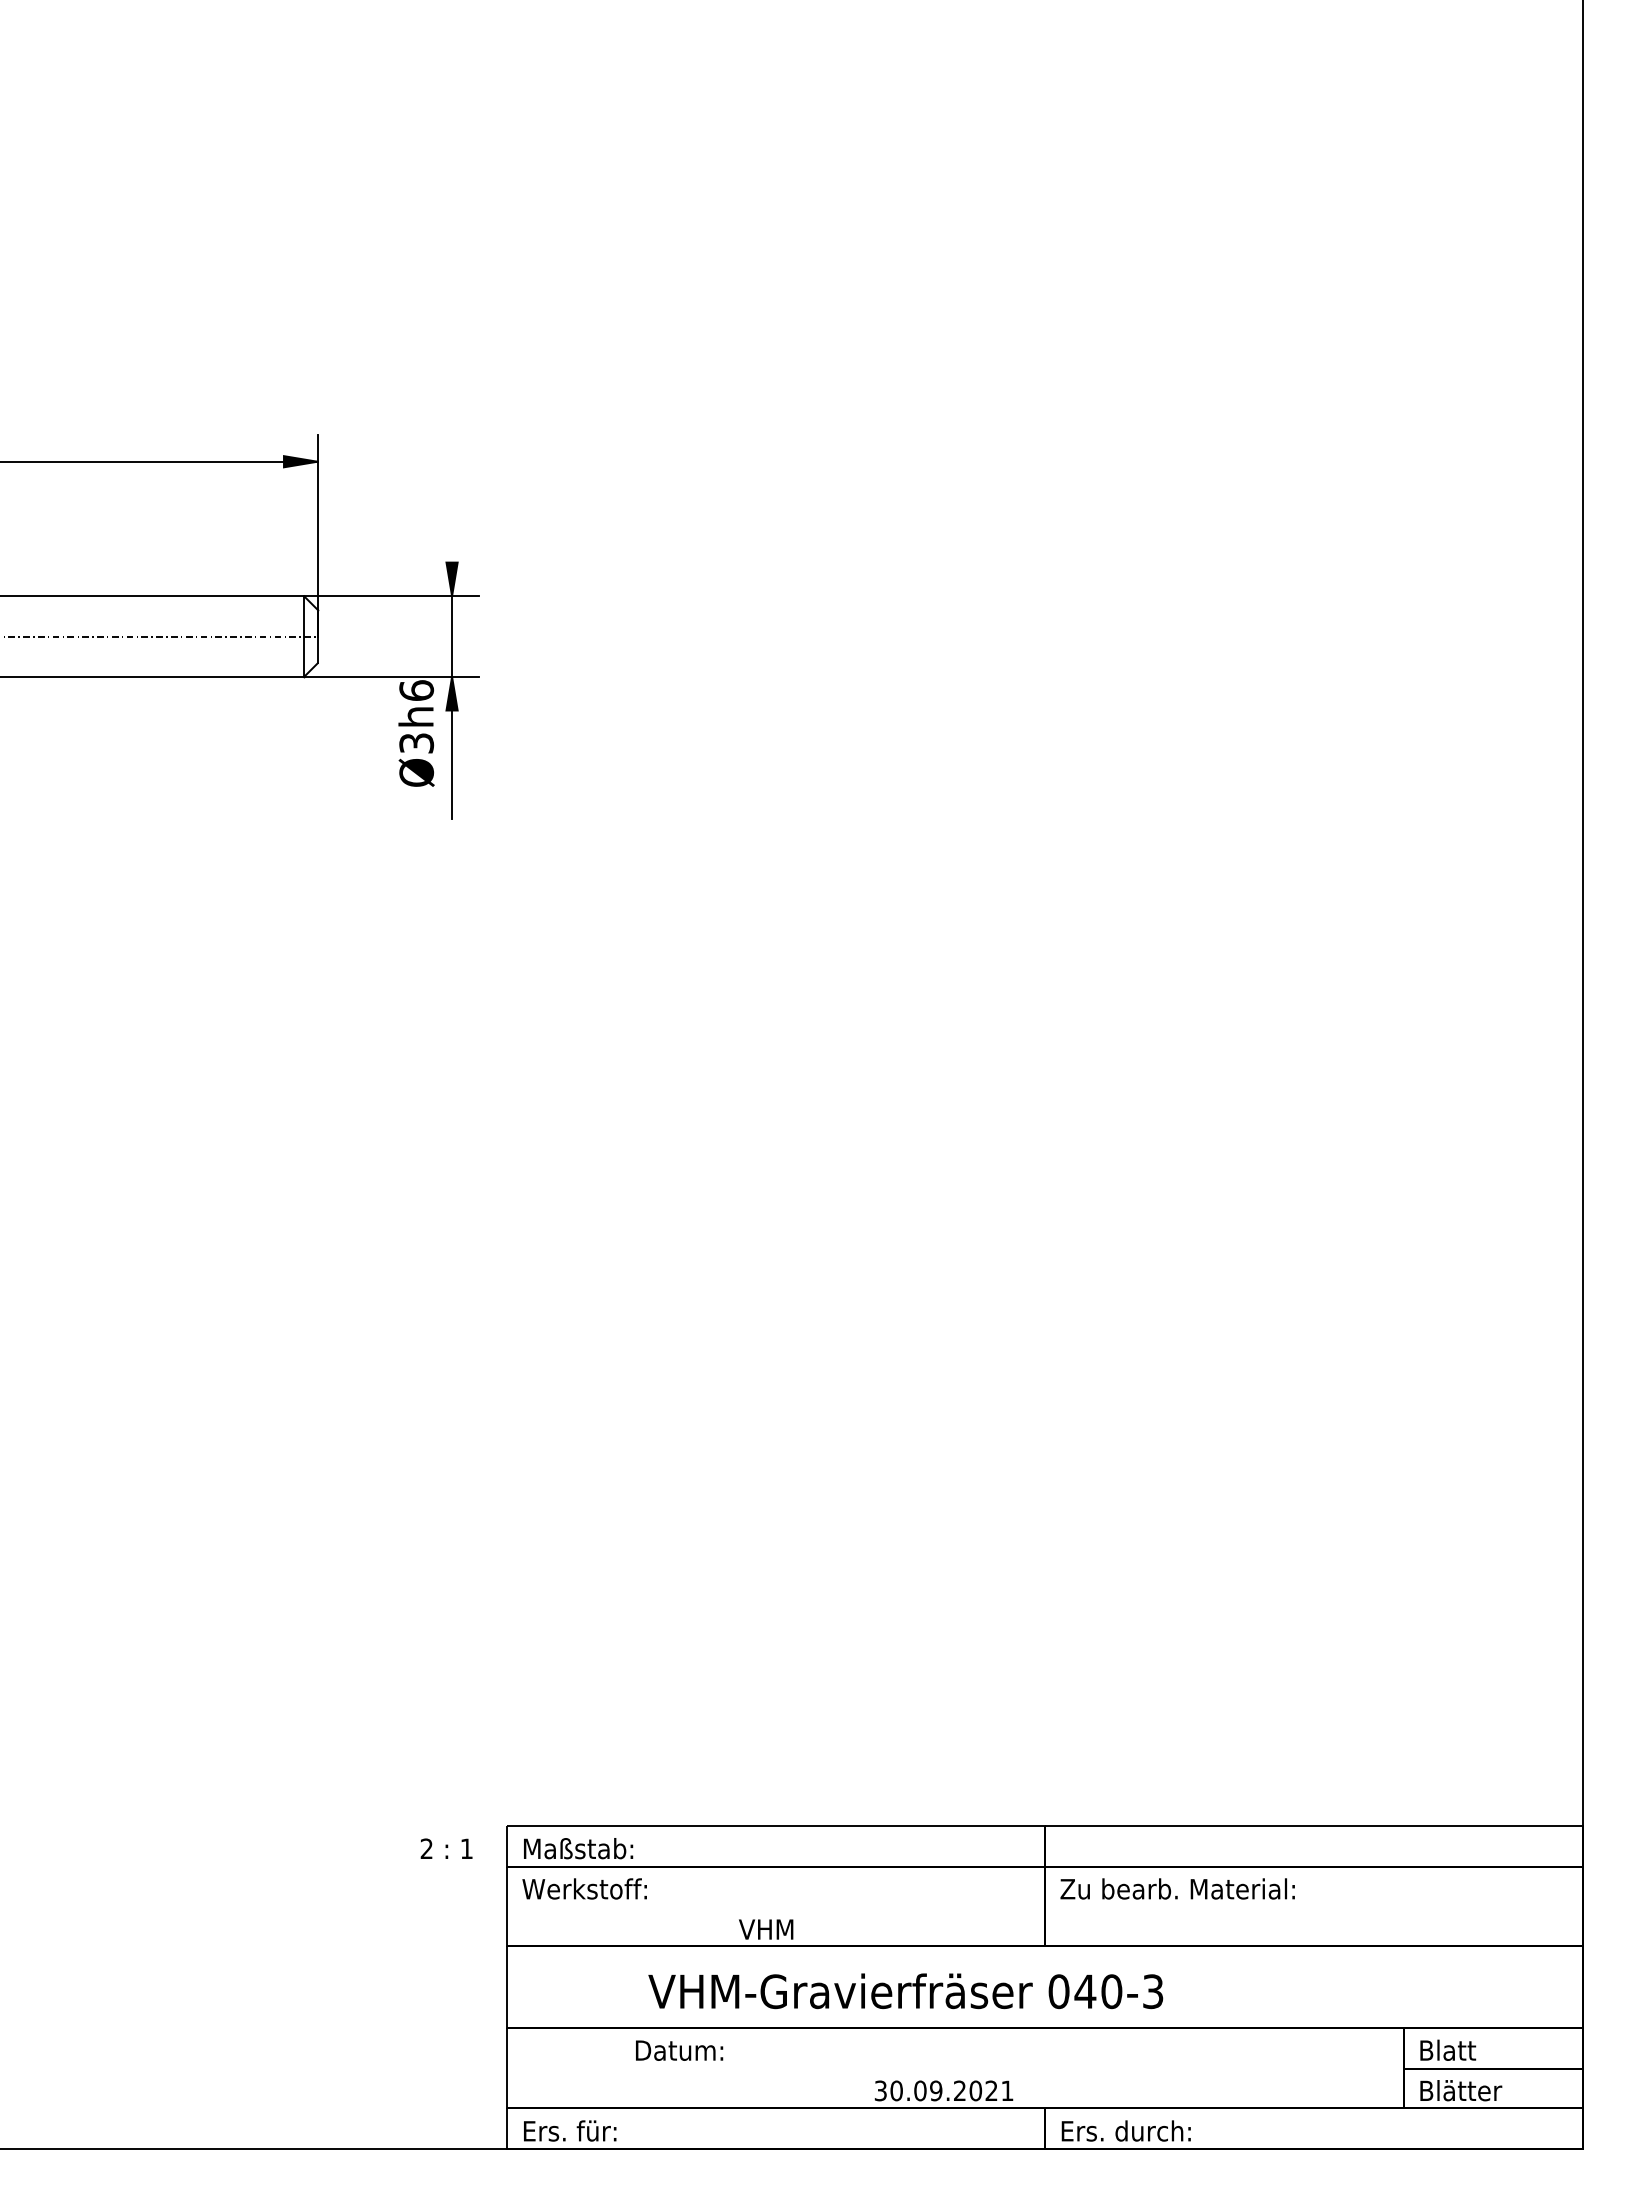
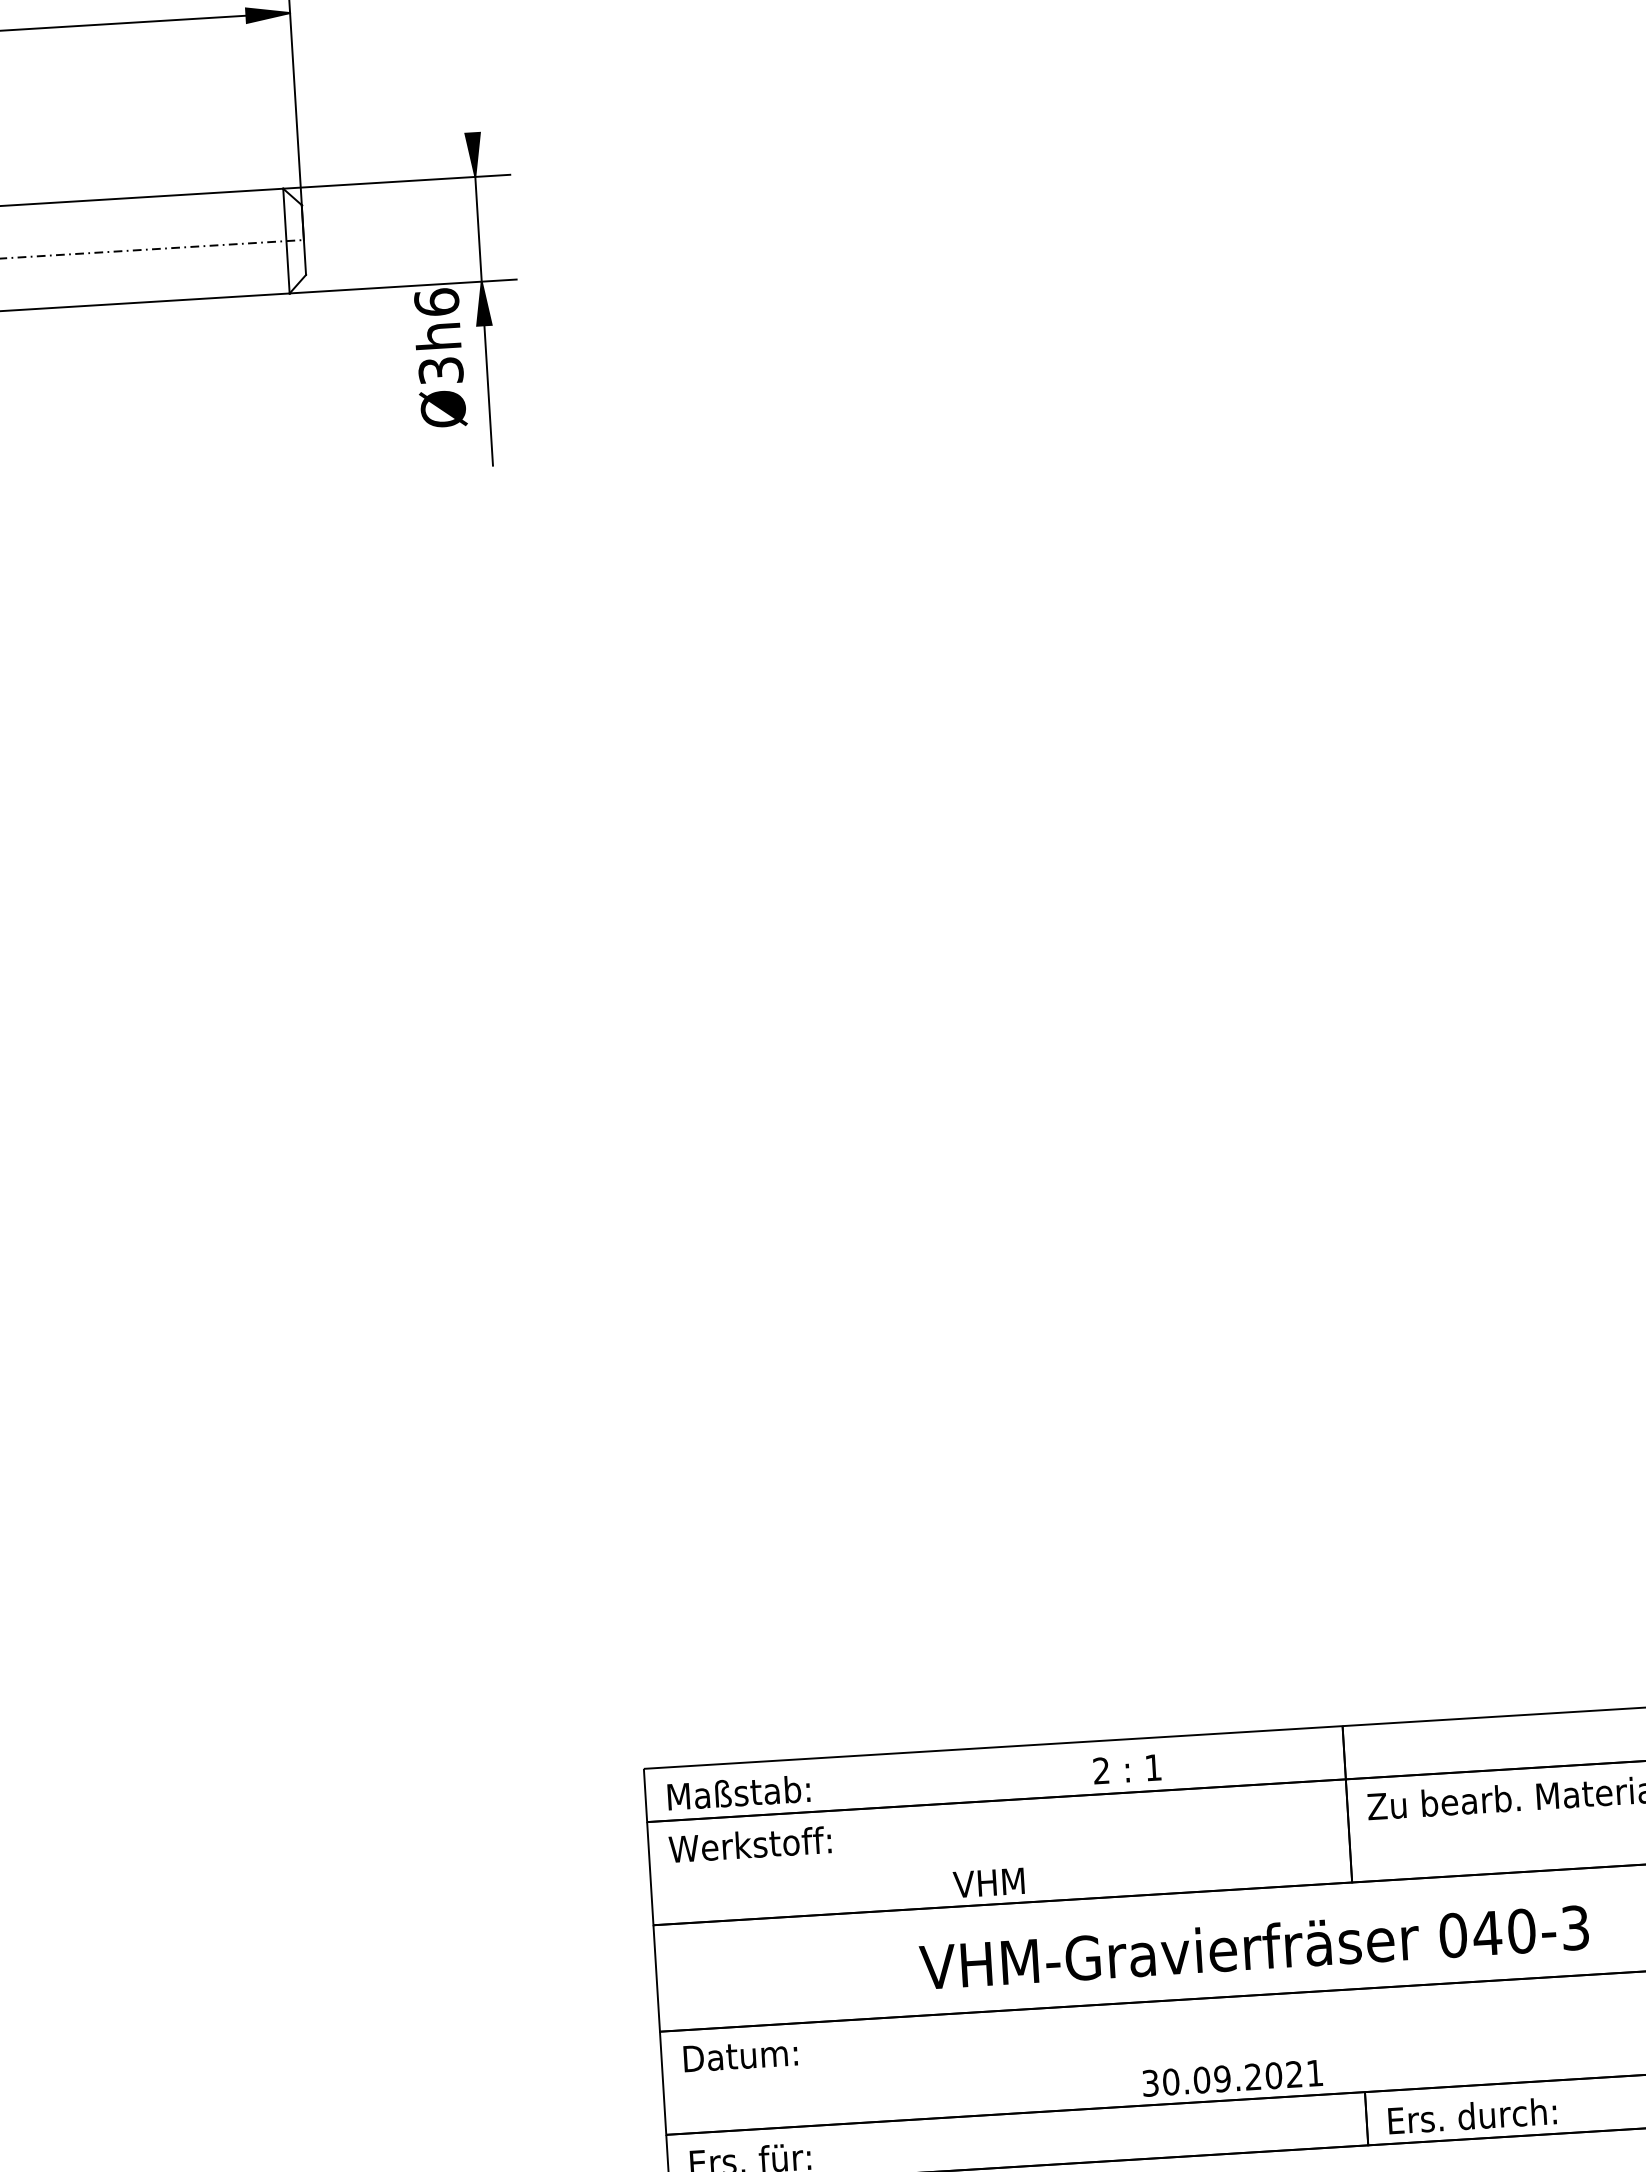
text: (446, 1848) -> (1127, 1768), moved
text: (905, 1991) -> (1253, 1947), moved
text: (679, 2050) -> (740, 2055), moved

